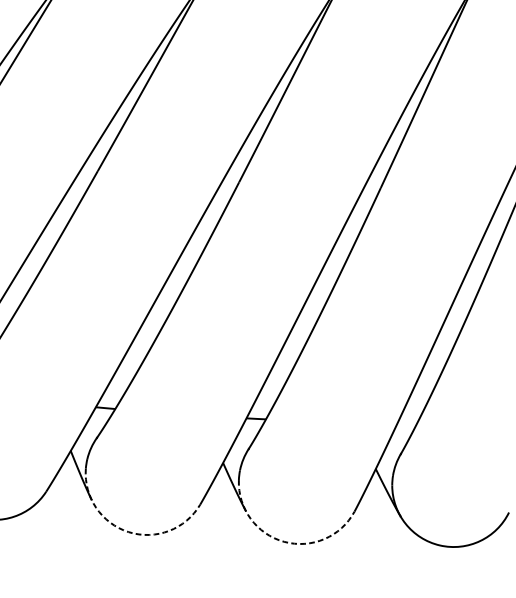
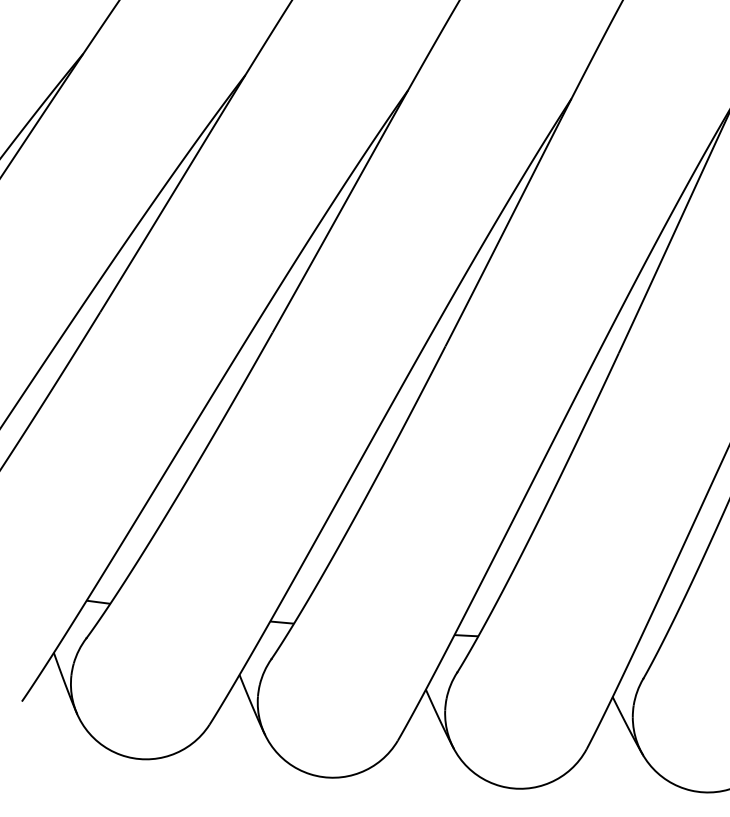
arc: (128, 532) -> (310, 774), dashed -> solid
arc: (284, 542) -> (500, 786), dashed -> solid

